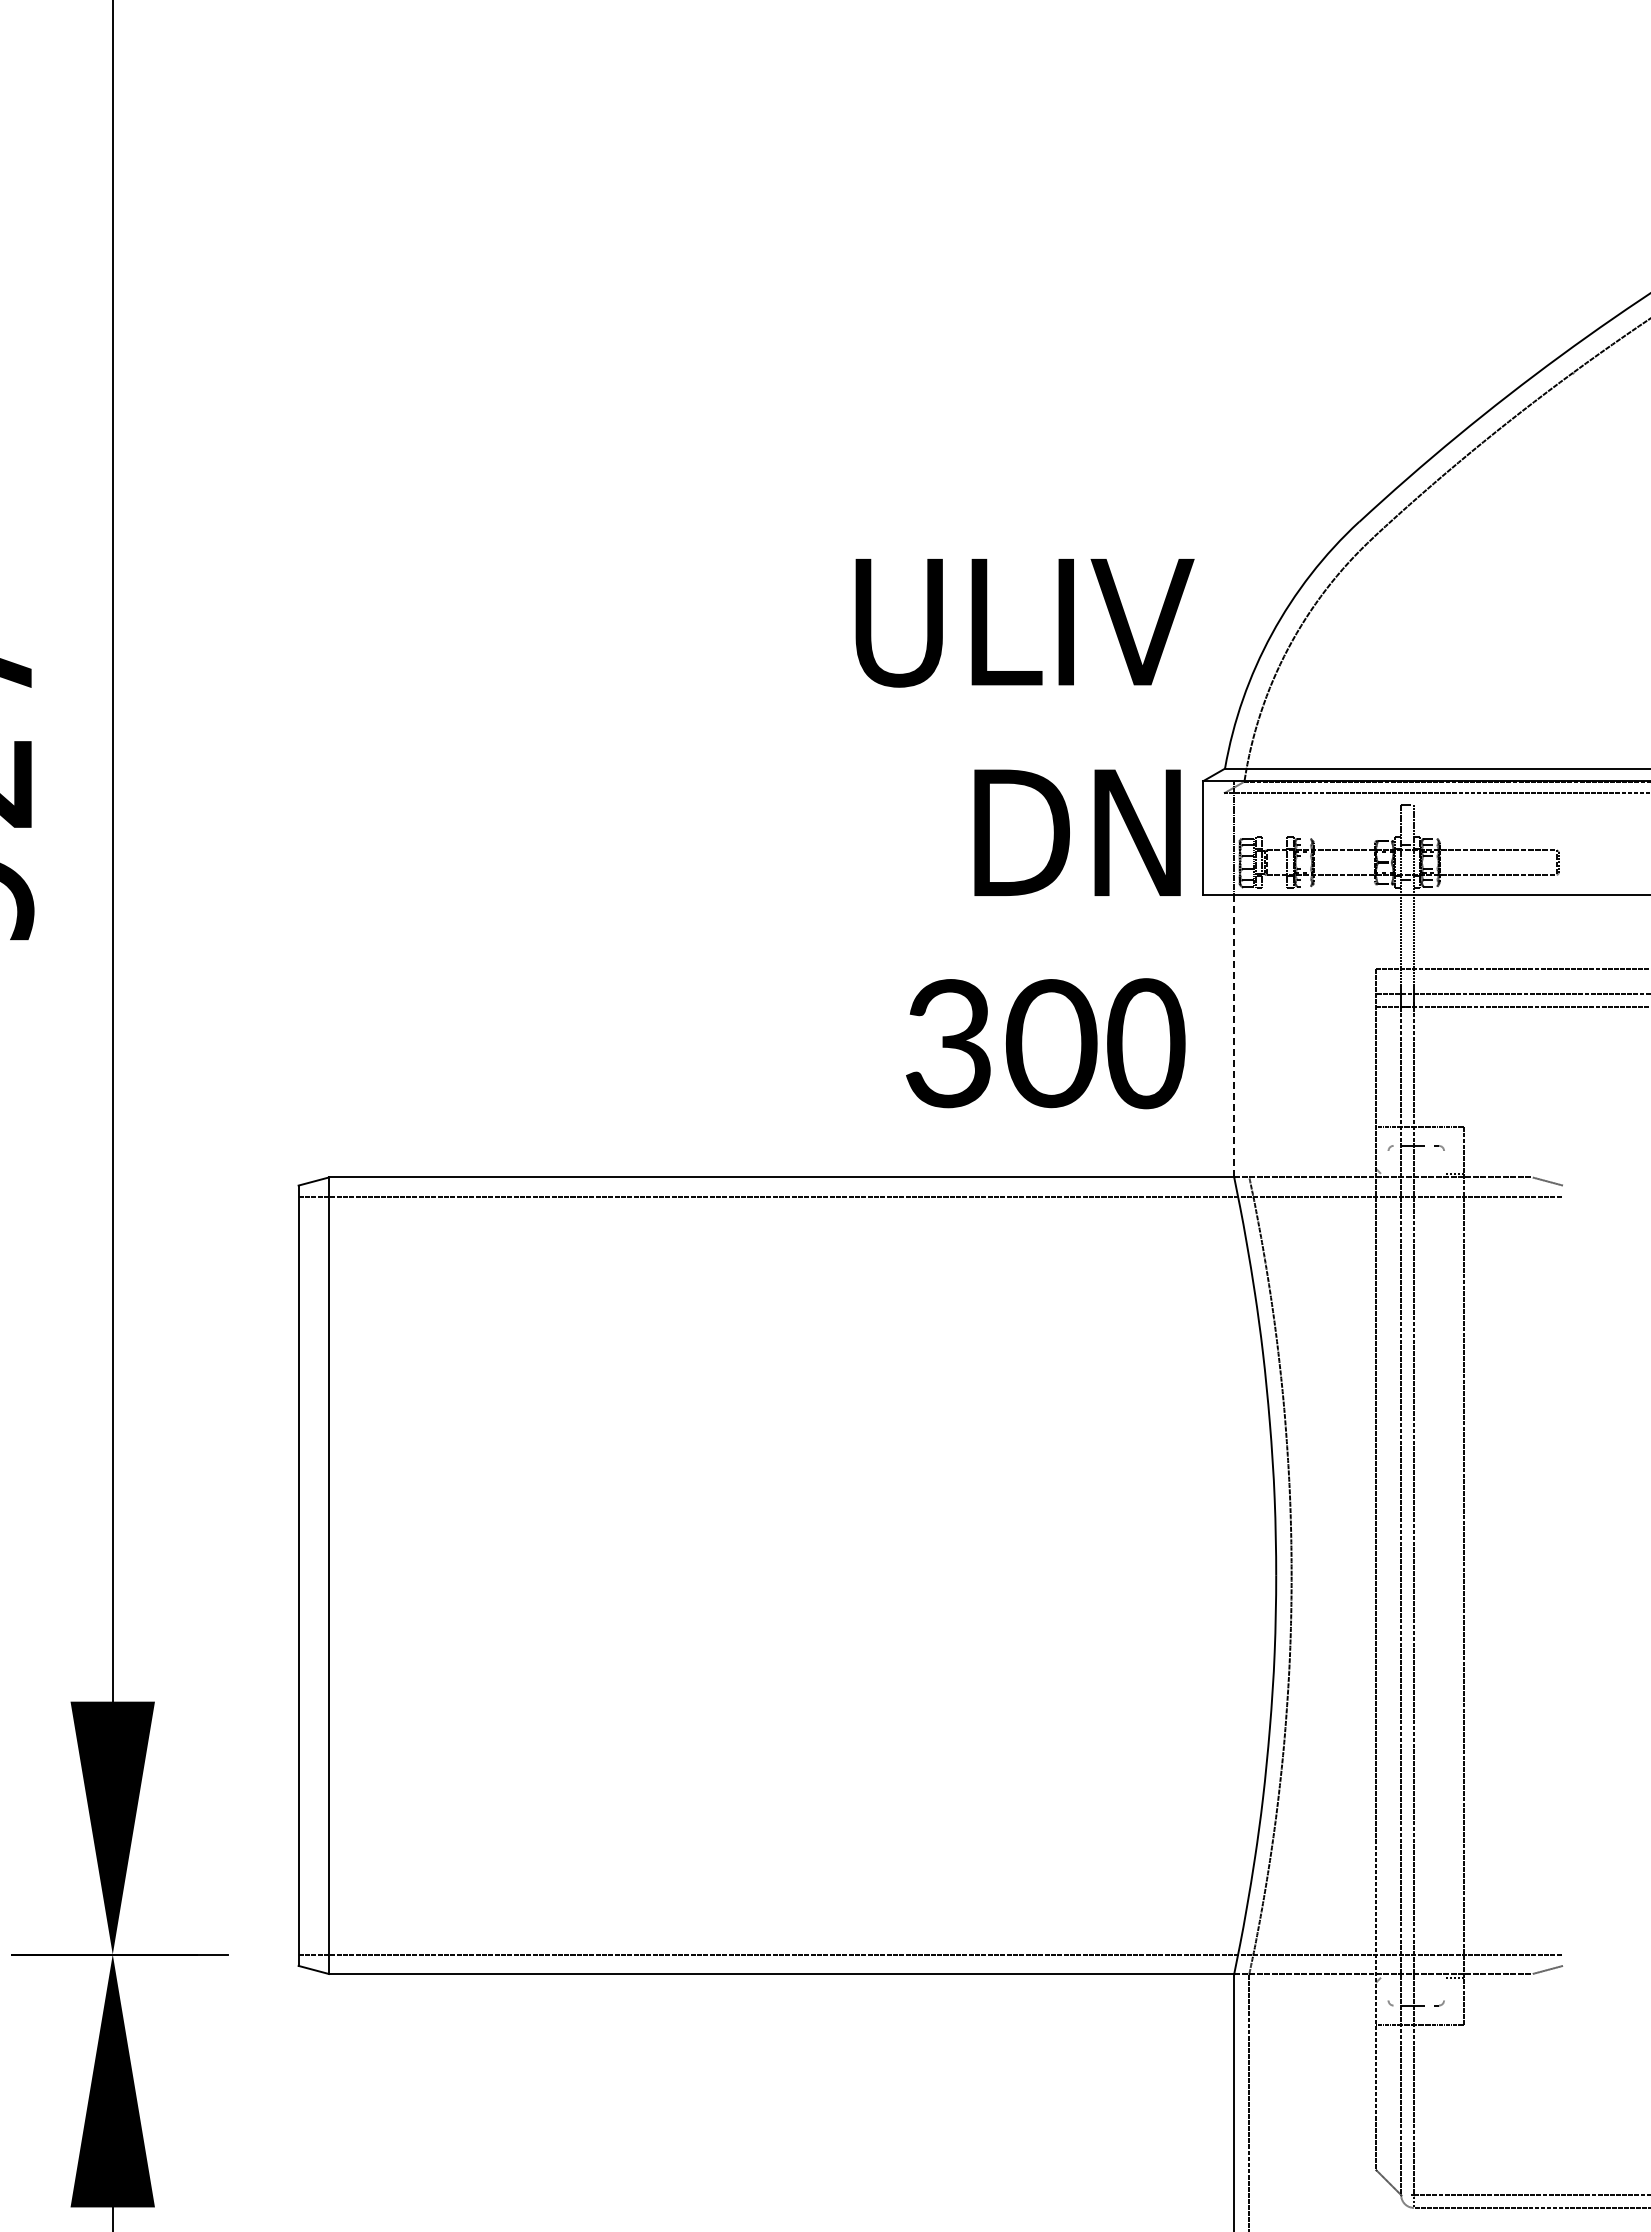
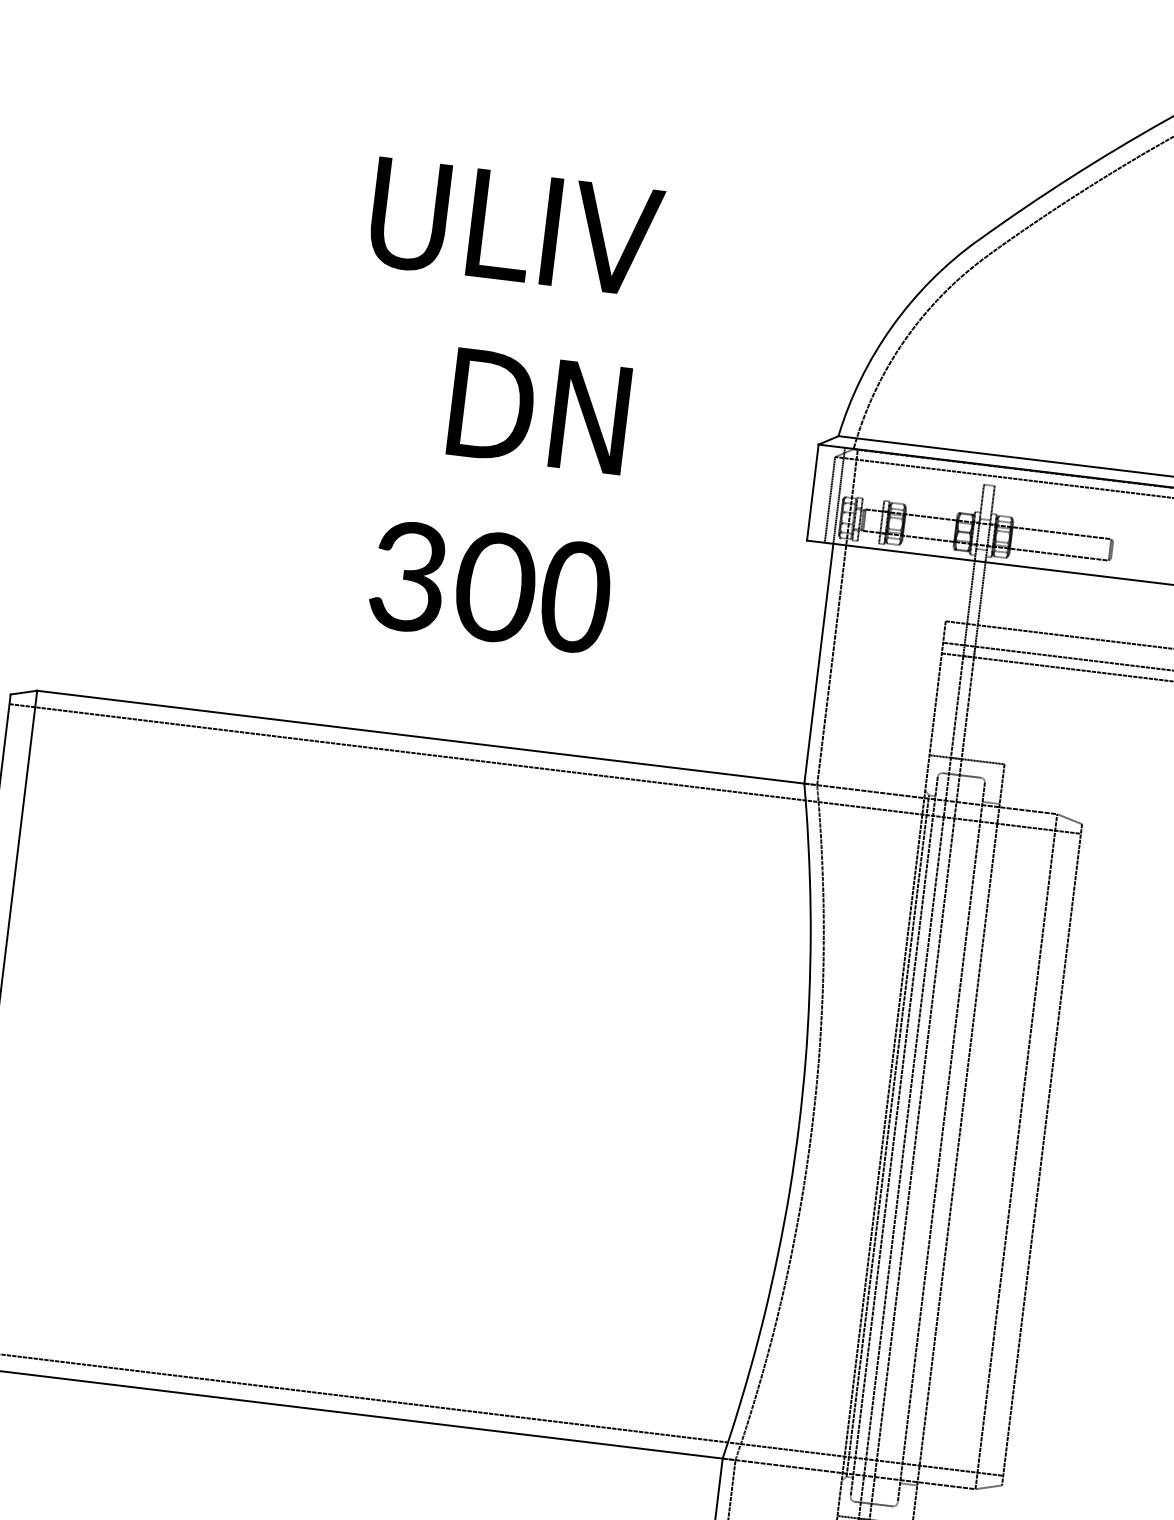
text: (1024, 834) -> (494, 407), moved
line: (1224, 843) -> (830, 499), added
line: (1249, 979) -> (837, 617), added
line: (1234, 1035) -> (819, 663), dashed -> solid
line: (1380, 1575) -> (887, 1135), added
line: (1388, 1575) -> (894, 1136), added
line: (1444, 1575) -> (941, 1142), added
line: (1532, 1575) -> (1016, 1151), added
line: (1562, 1575) -> (1041, 1154), added

